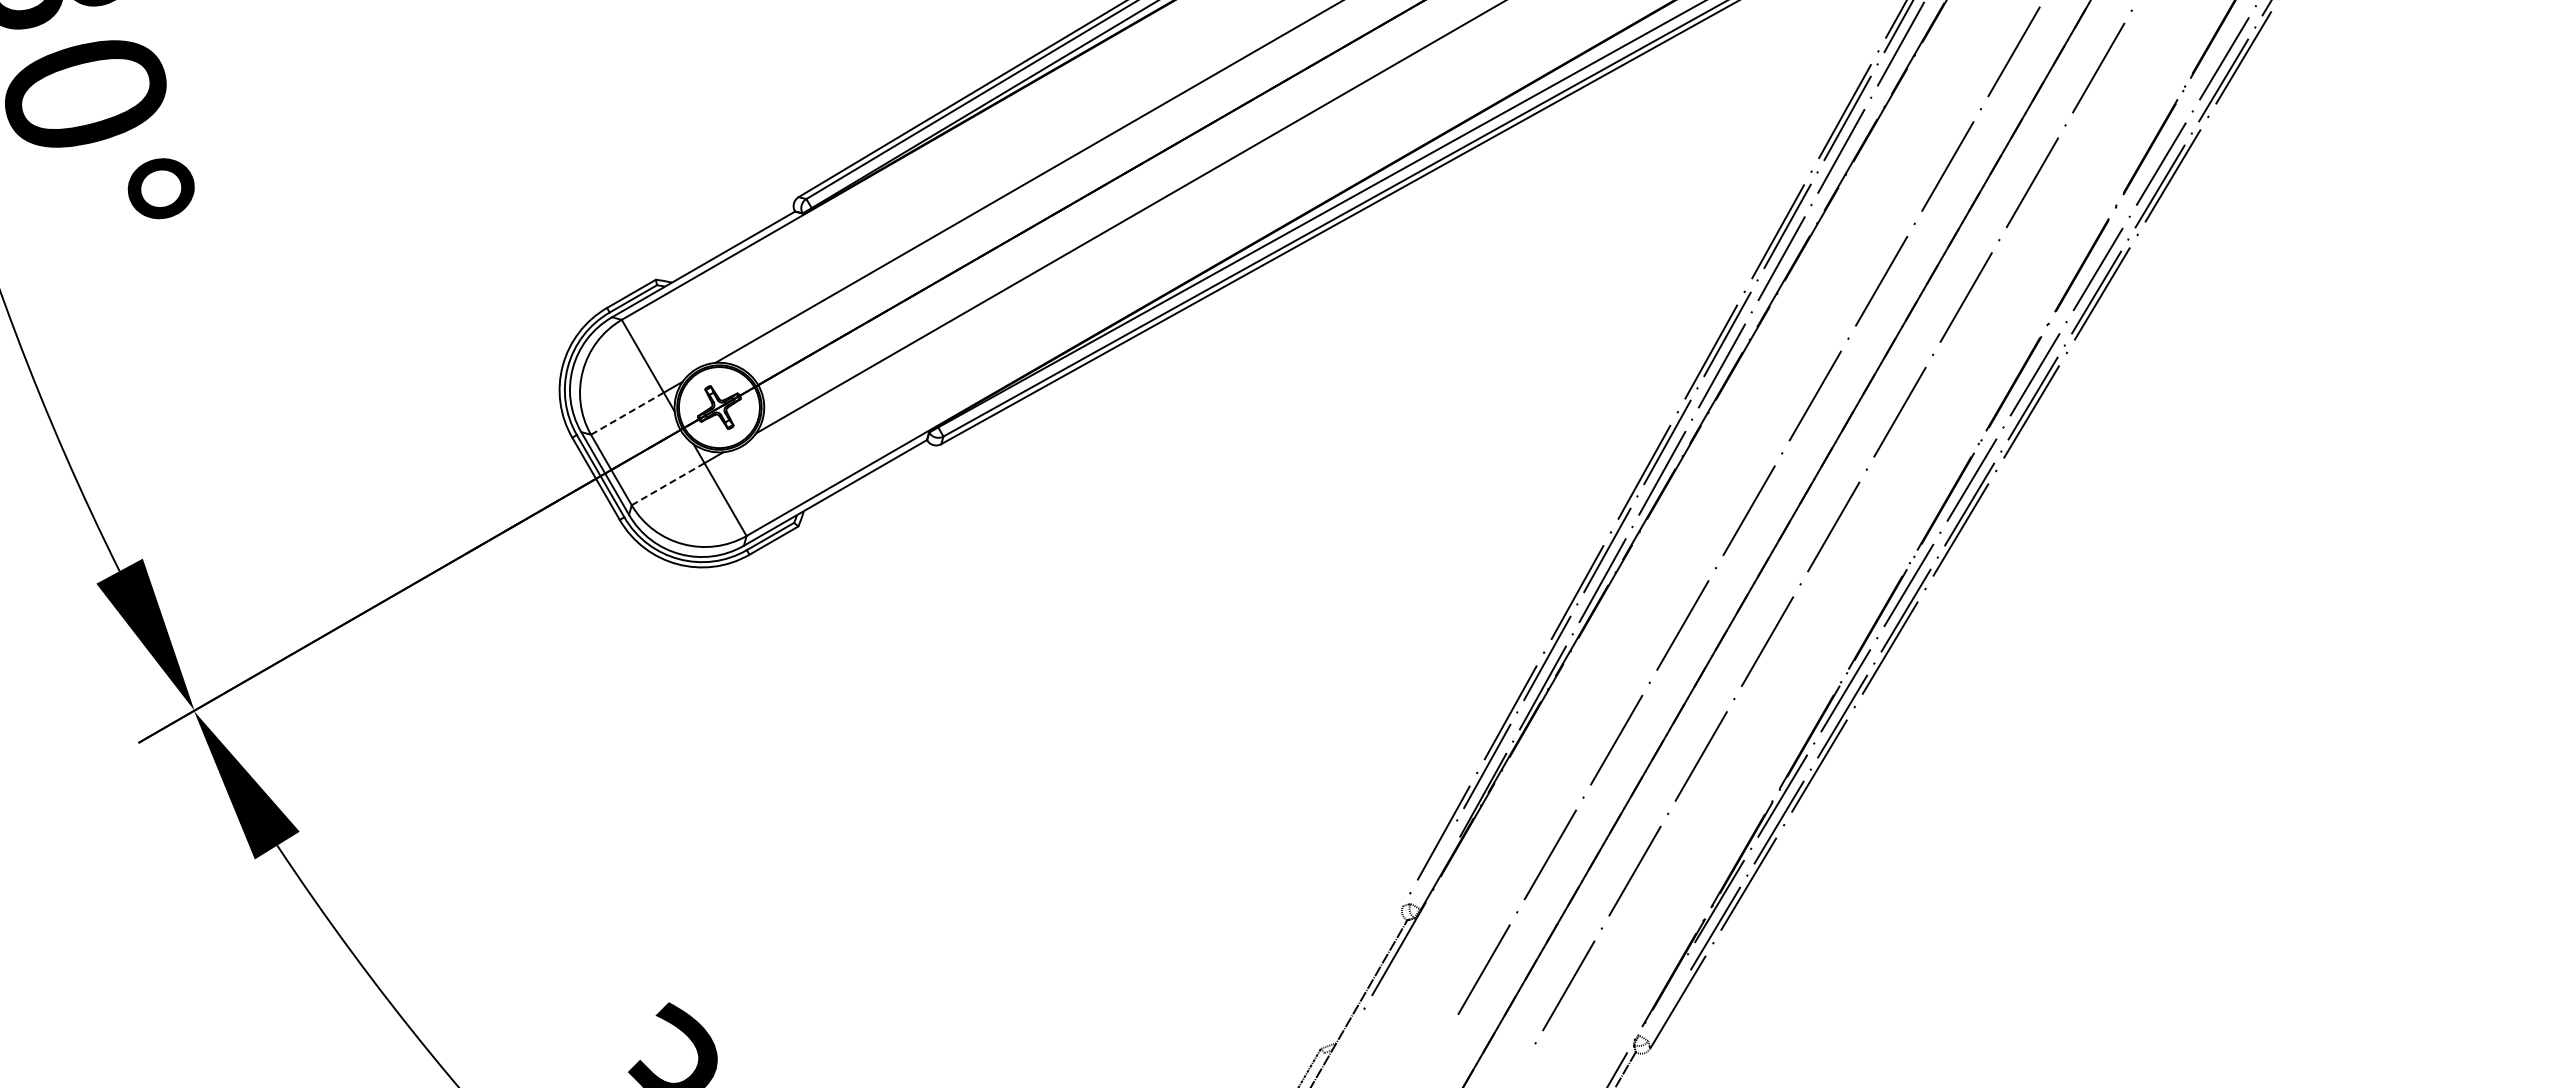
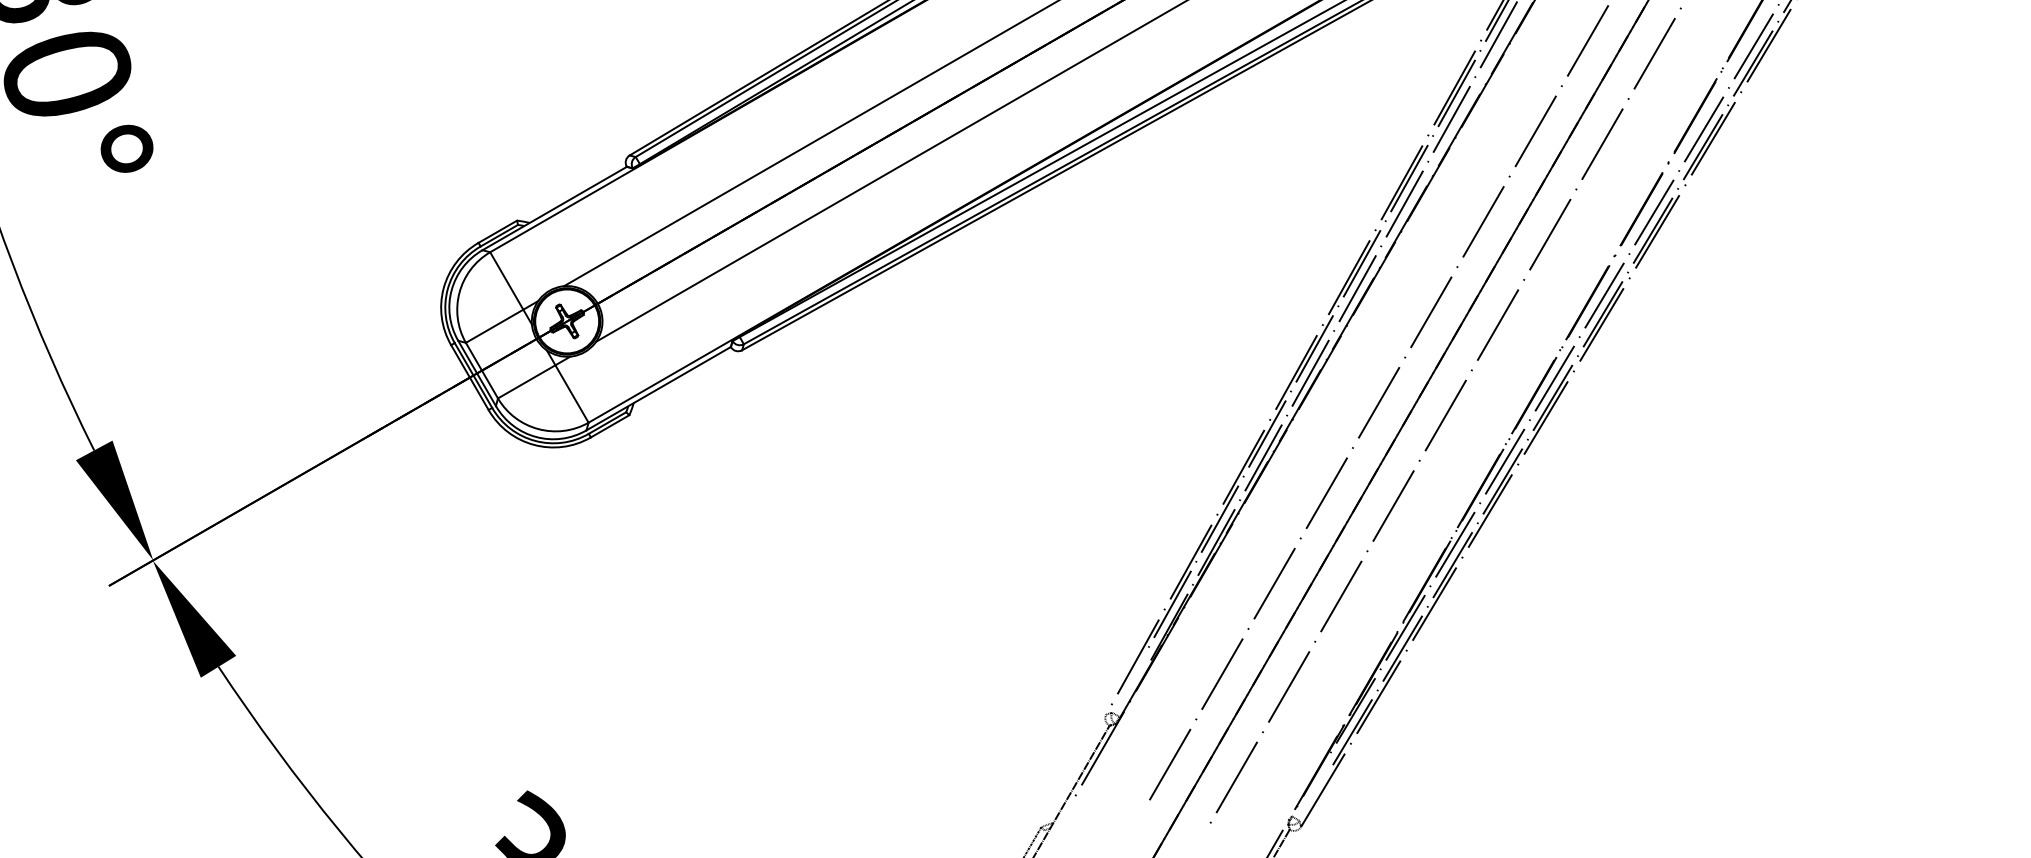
line: (626, 413) -> (493, 326), dashed -> solid
line: (668, 483) -> (527, 381), dashed -> solid

